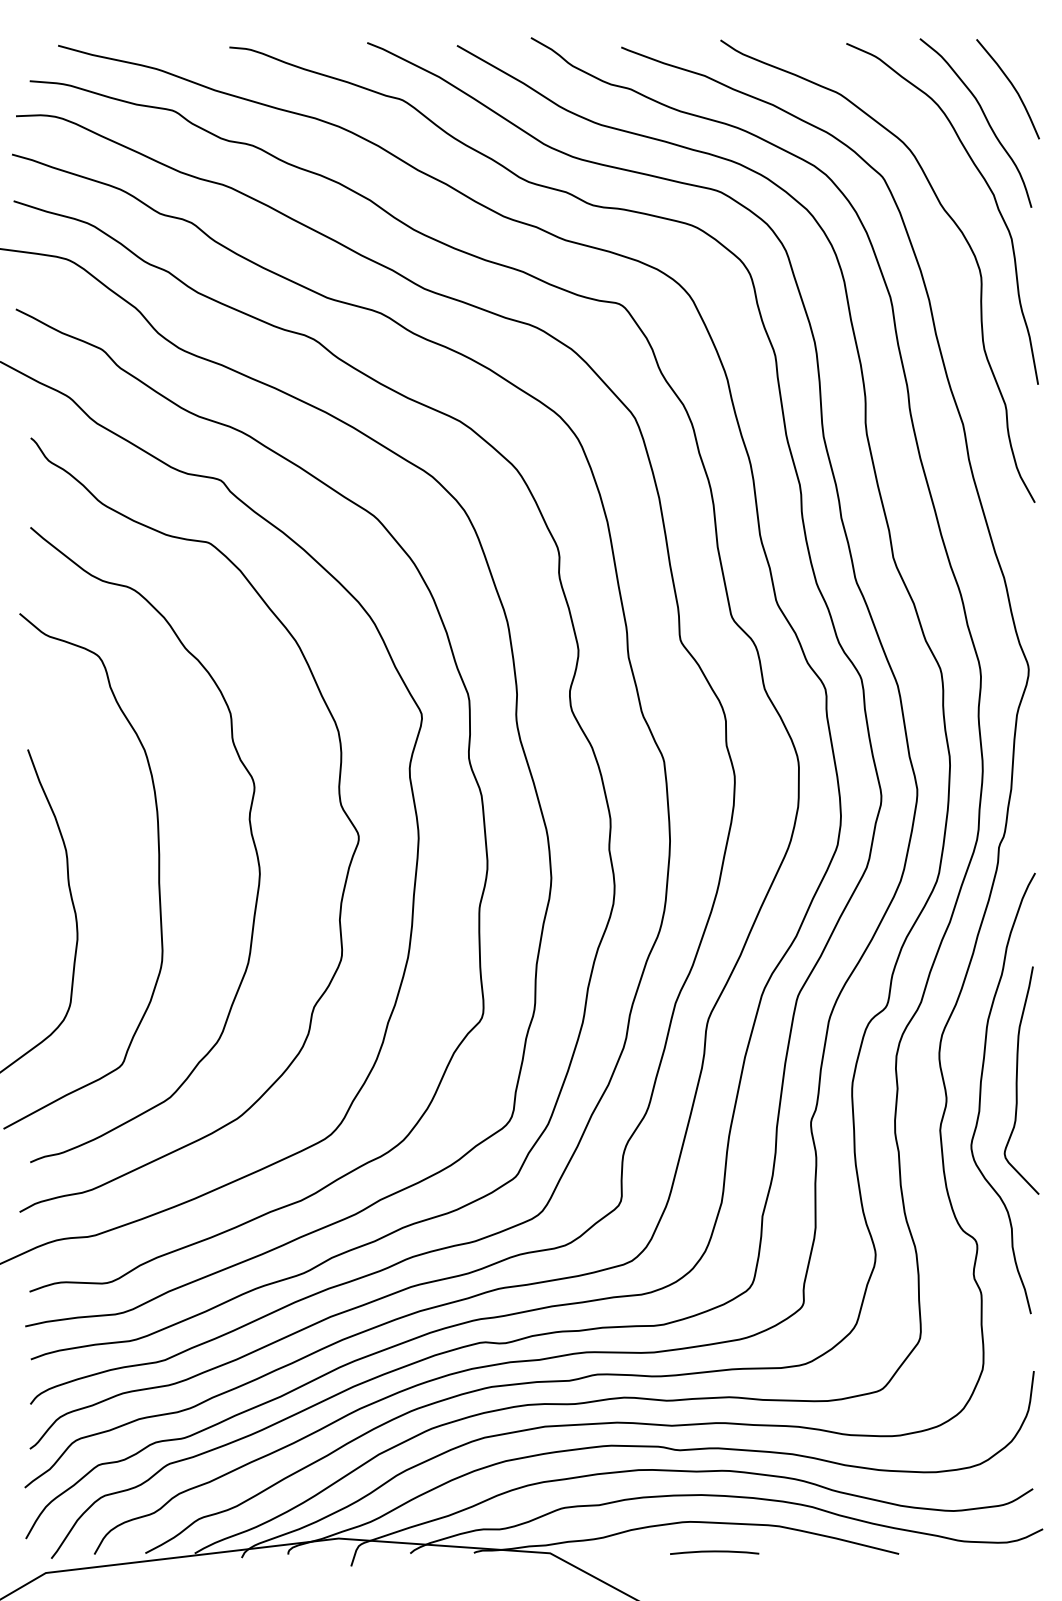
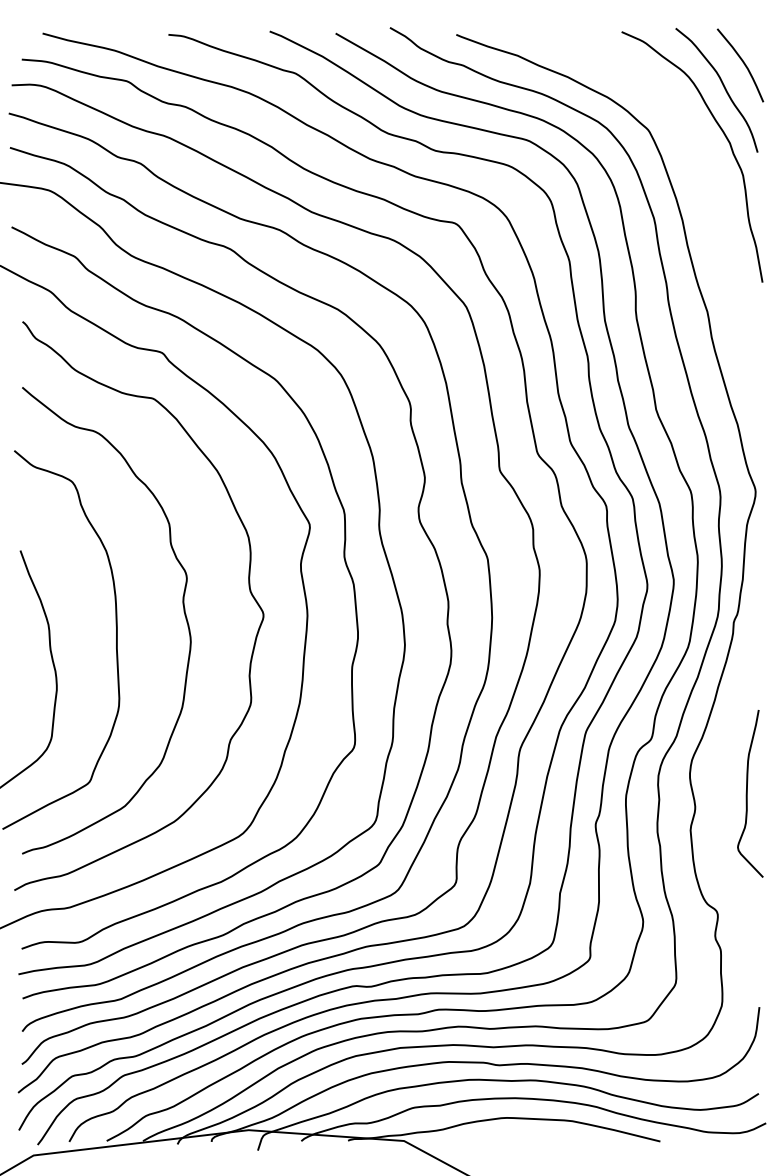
curve: (948, 217) -> (696, 159), removed
curve: (982, 1089) -> (721, 800), removed
curve: (714, 1552) -> (524, 1140), removed

